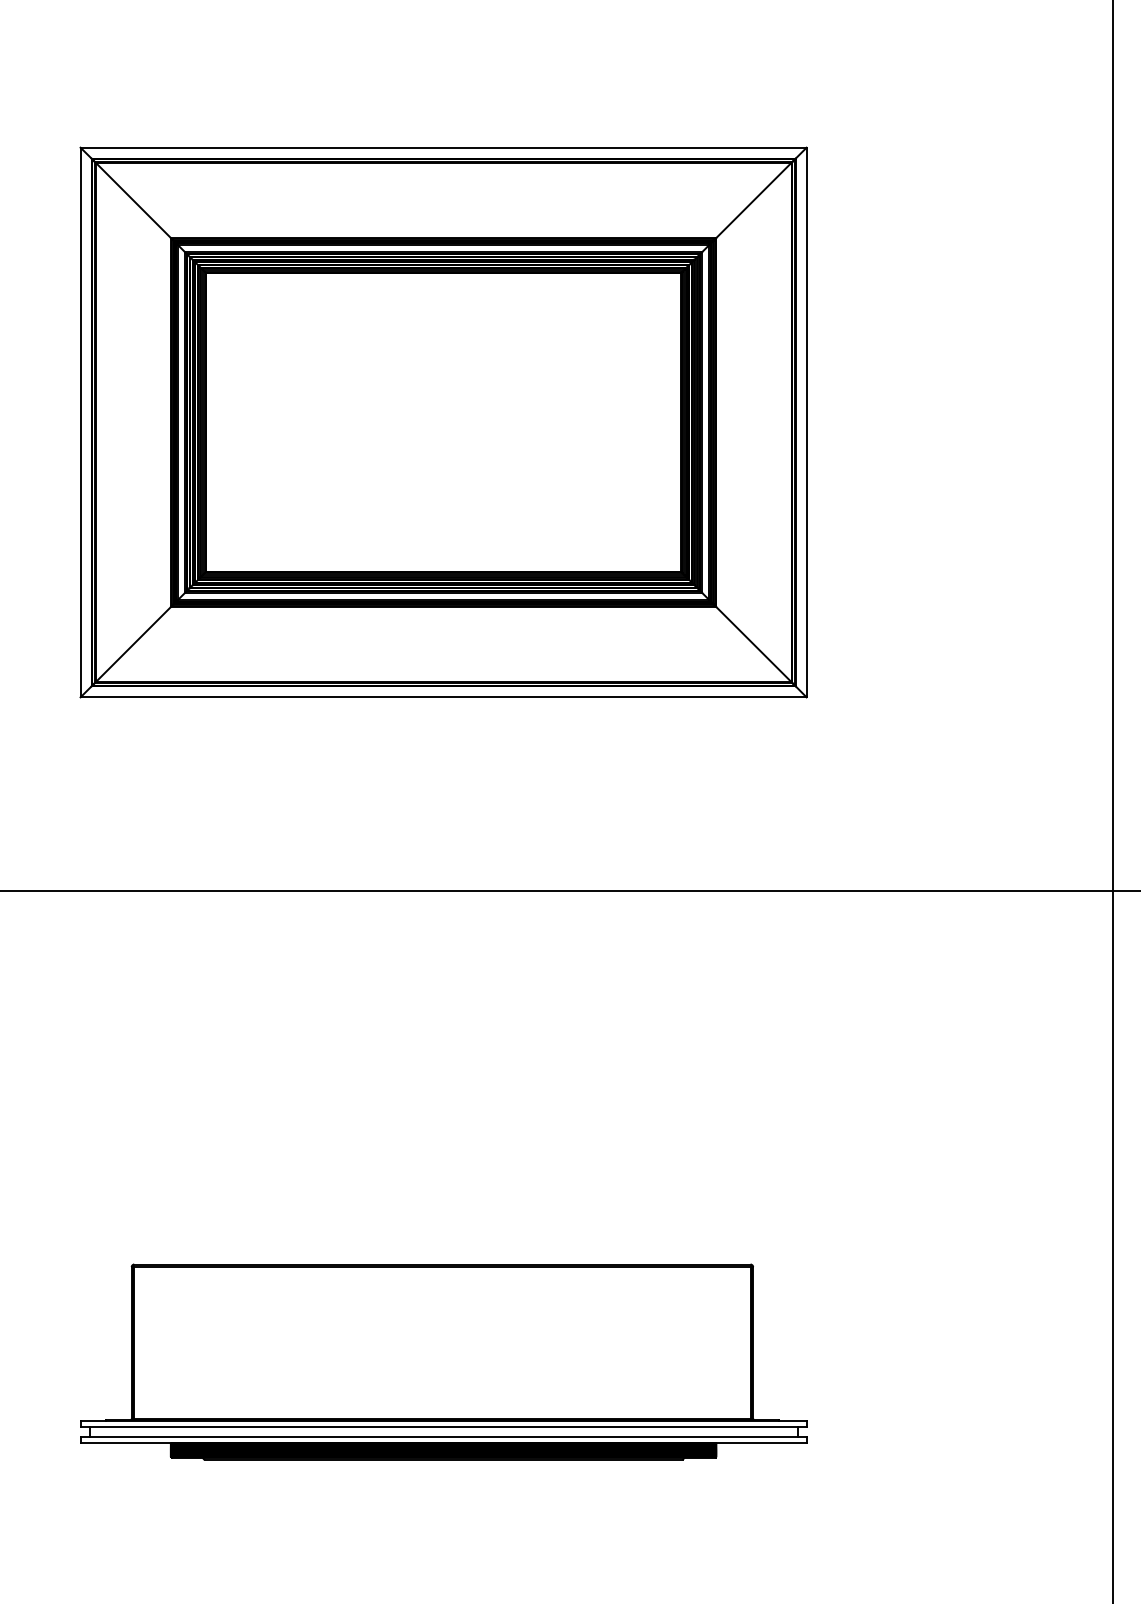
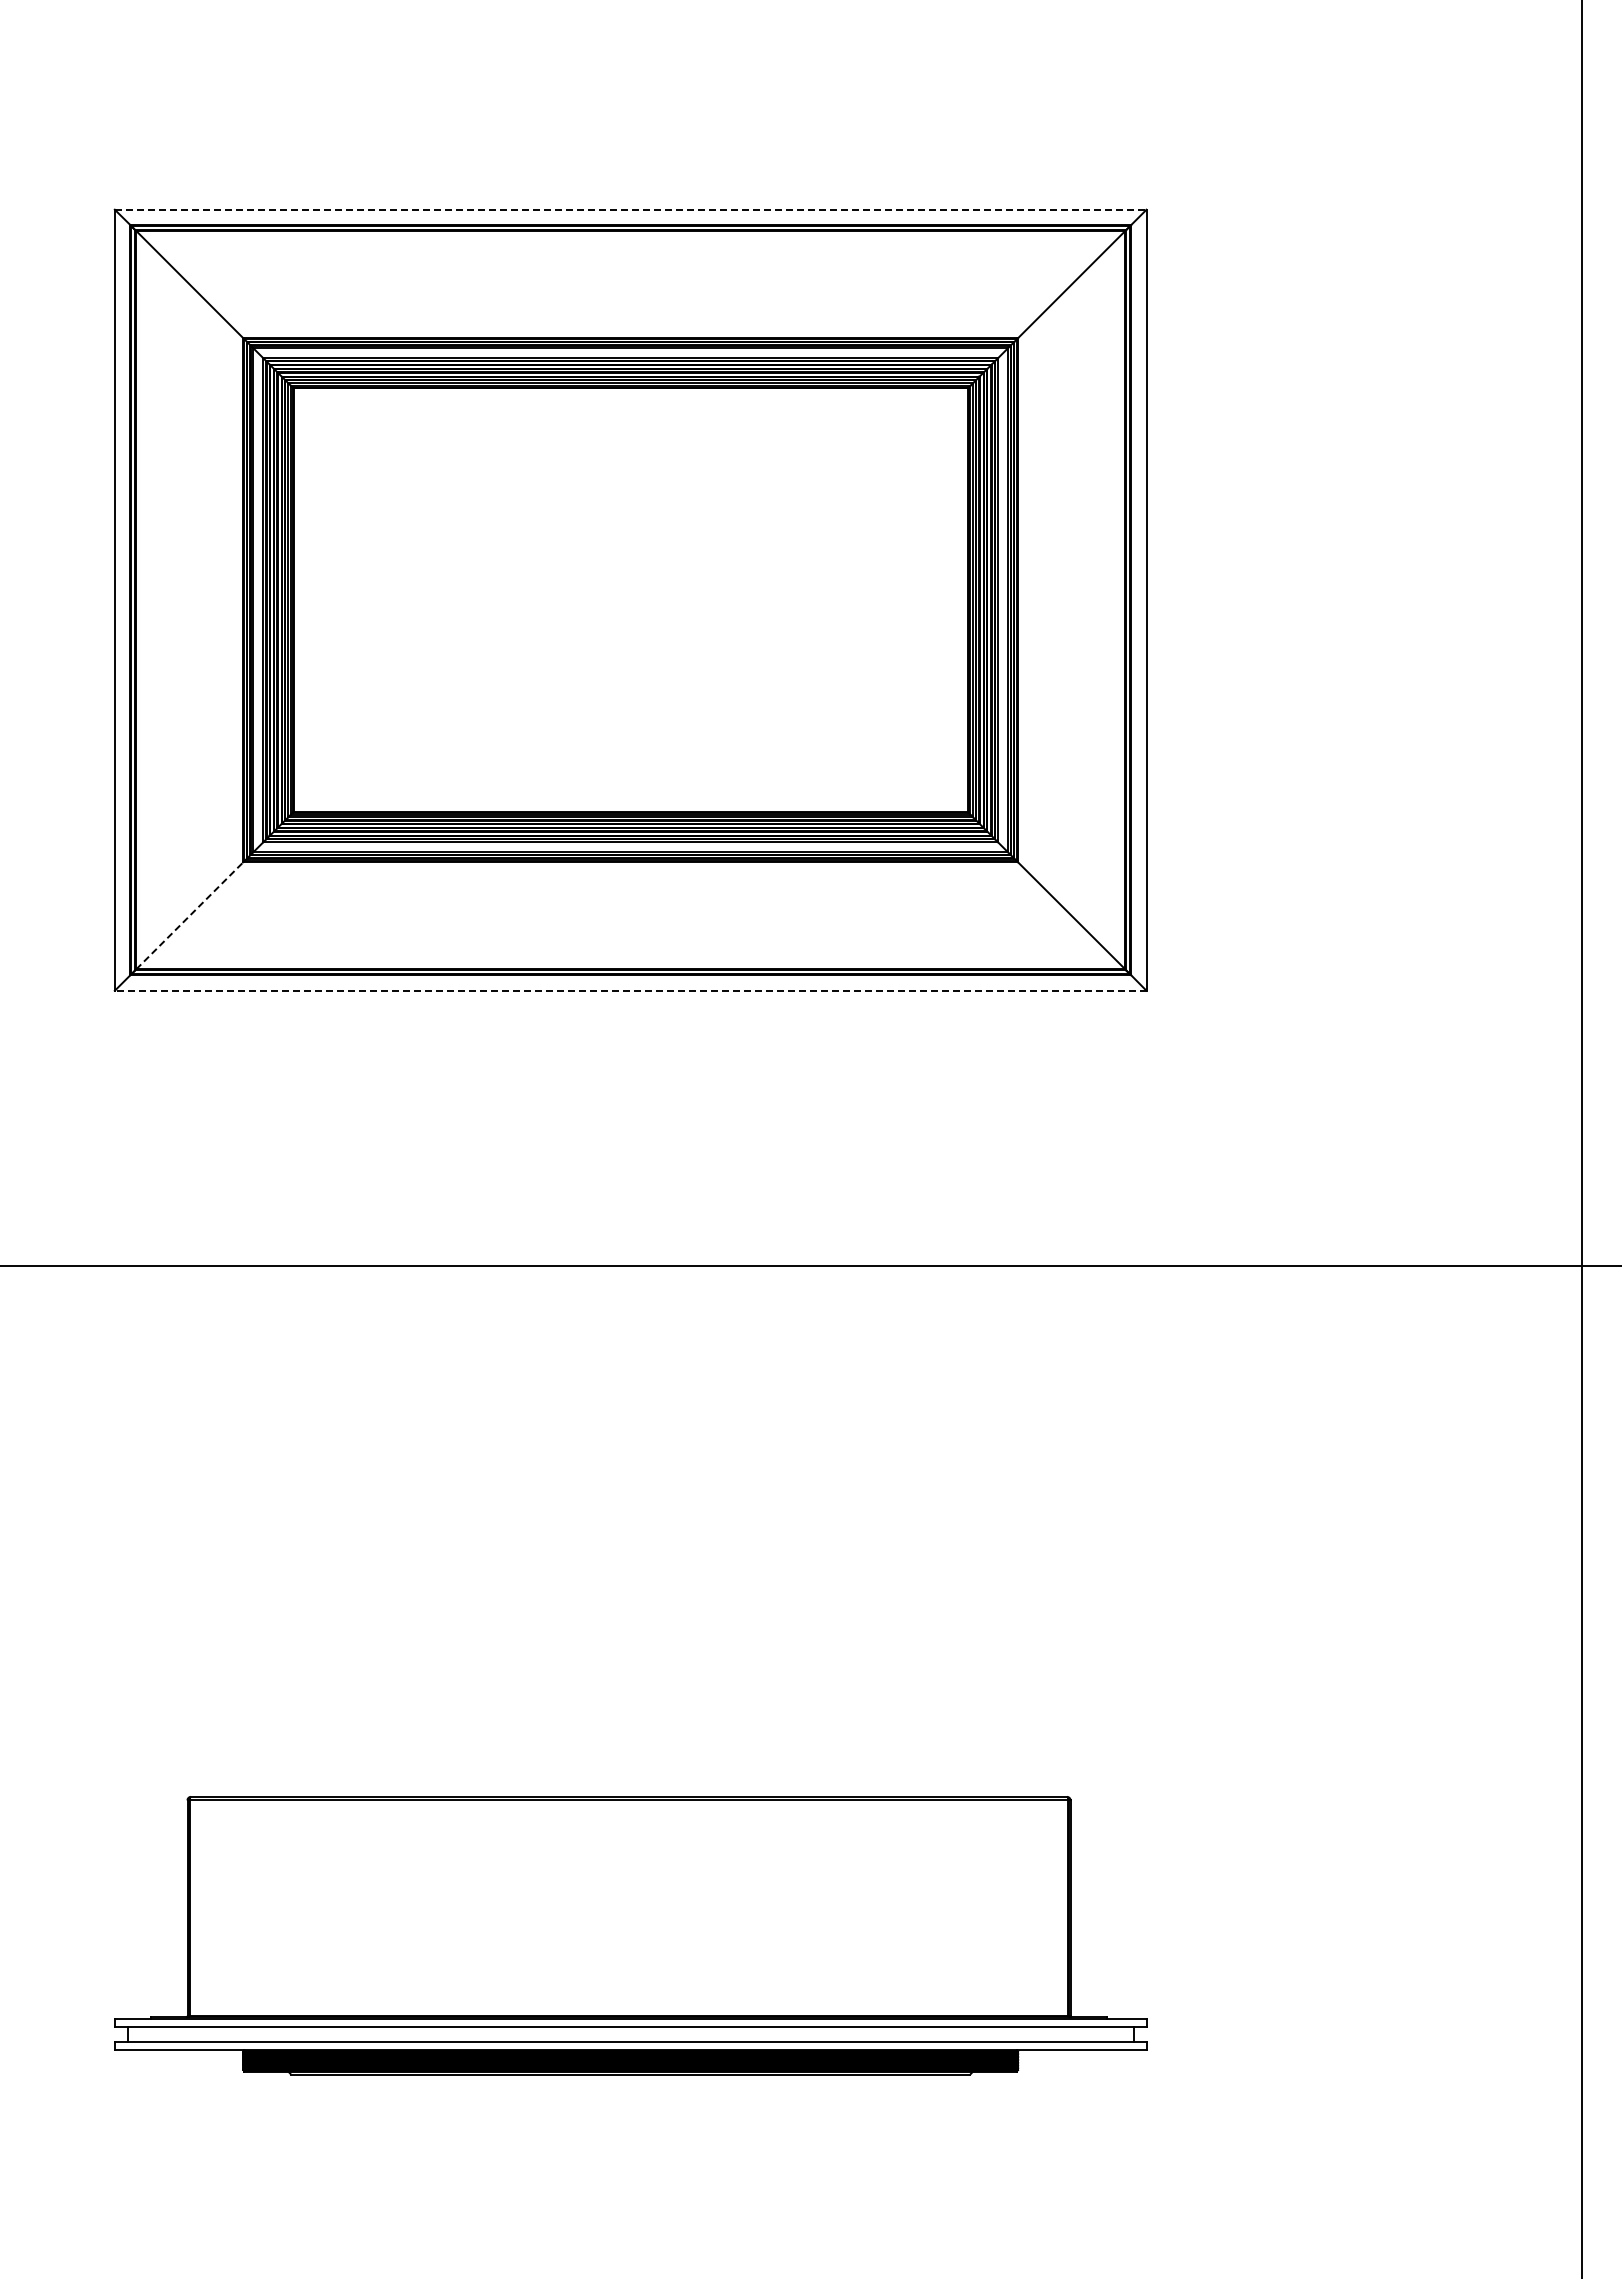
line: (443, 147) -> (630, 209), solid -> dashed
line: (133, 644) -> (189, 915), solid -> dashed
line: (443, 697) -> (630, 990), solid -> dashed

